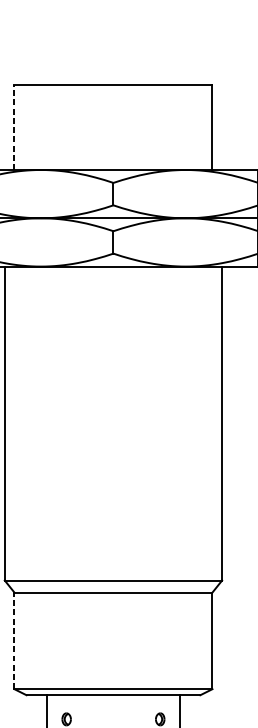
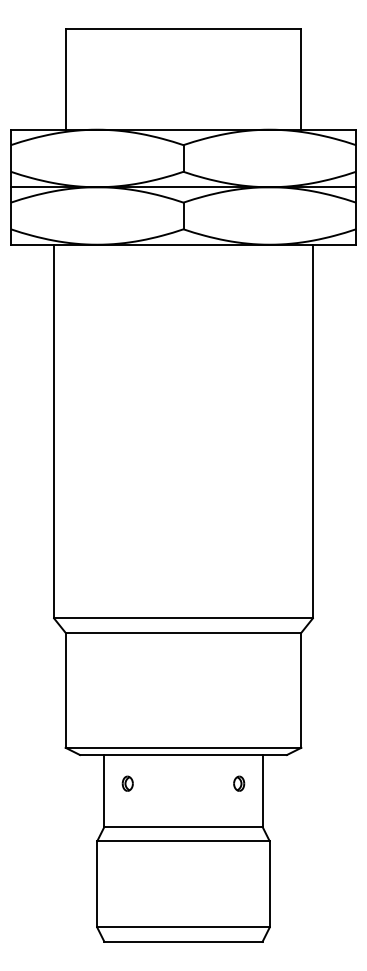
line: (14, 126) -> (65, 78), dashed -> solid
line: (14, 640) -> (65, 689), dashed -> solid

